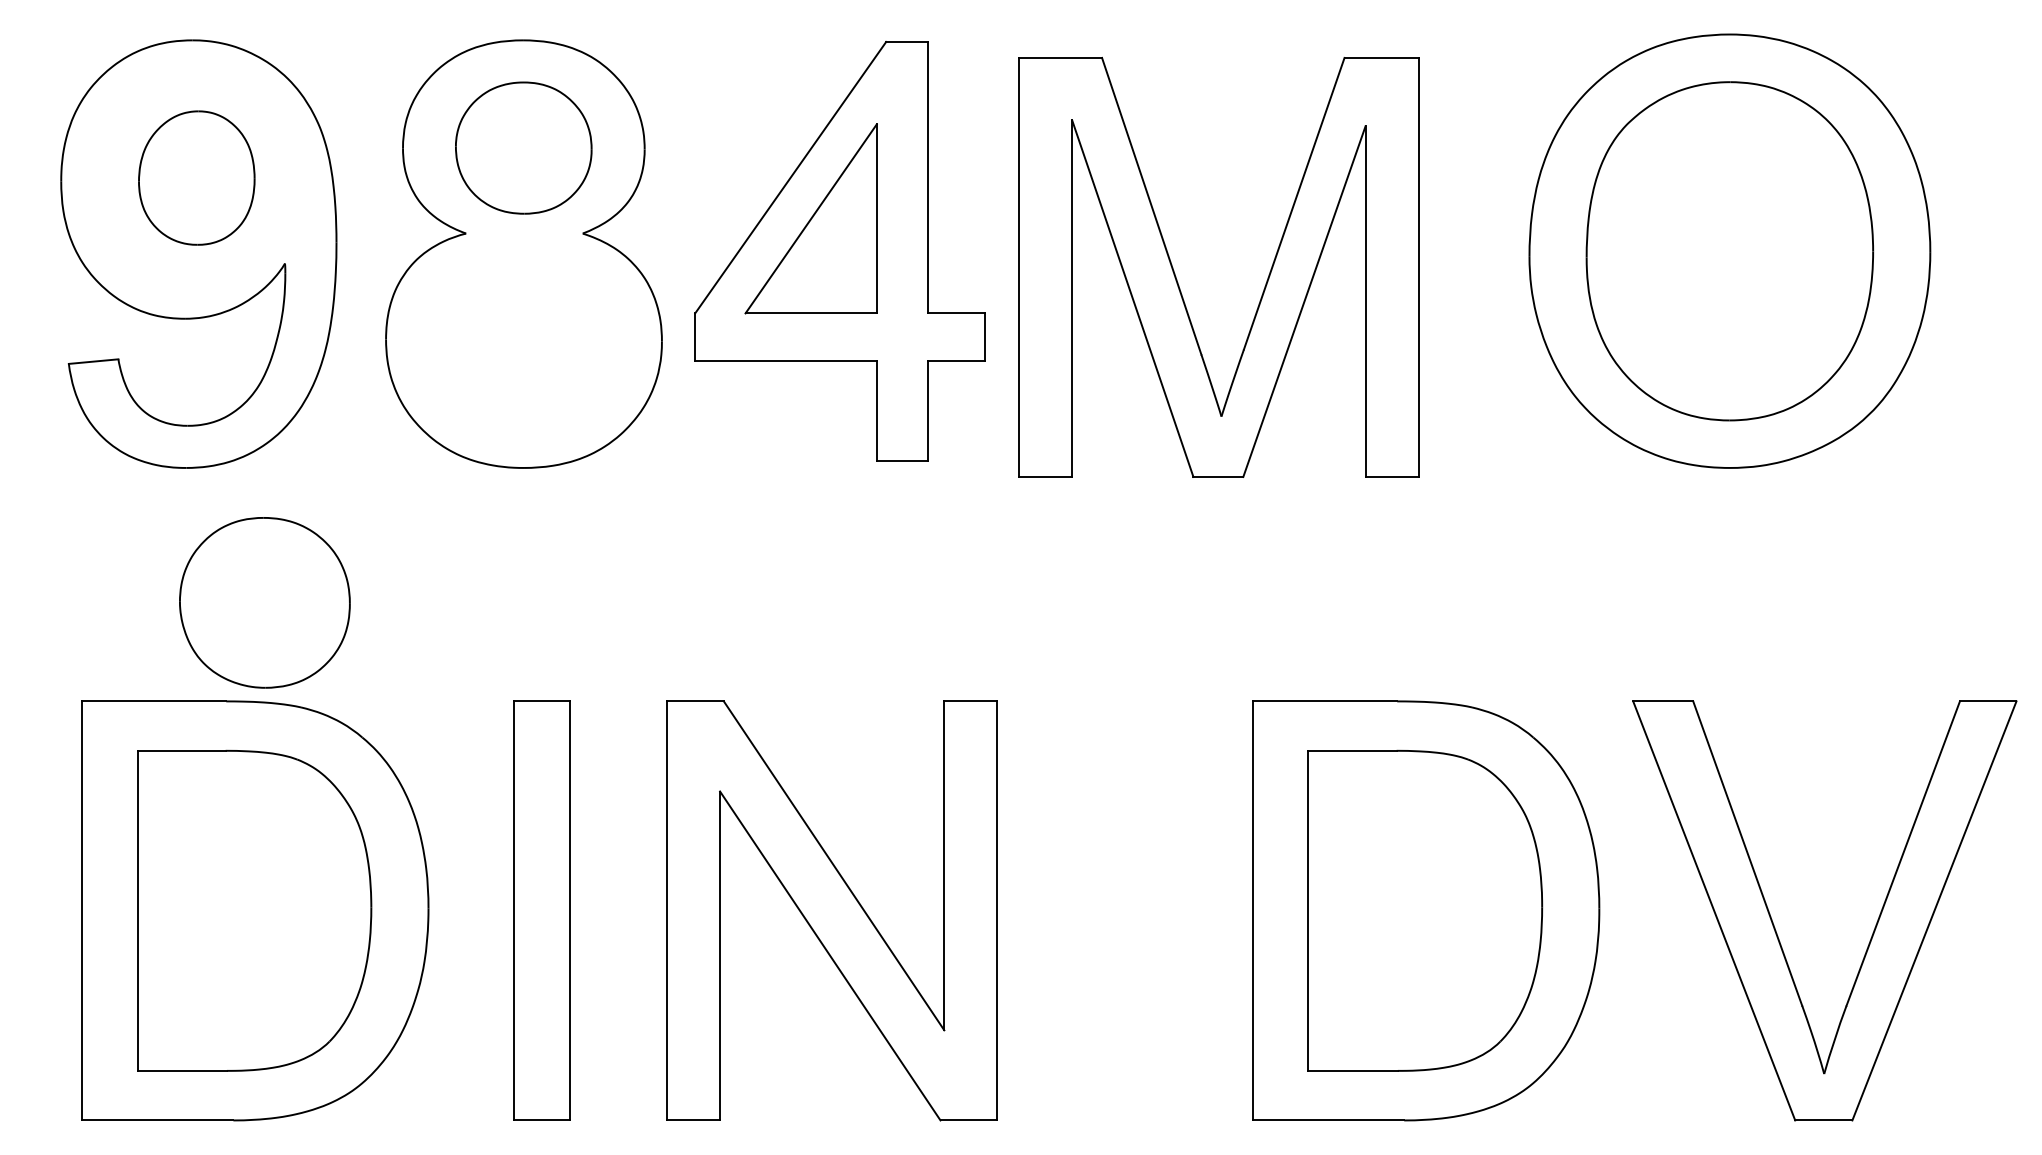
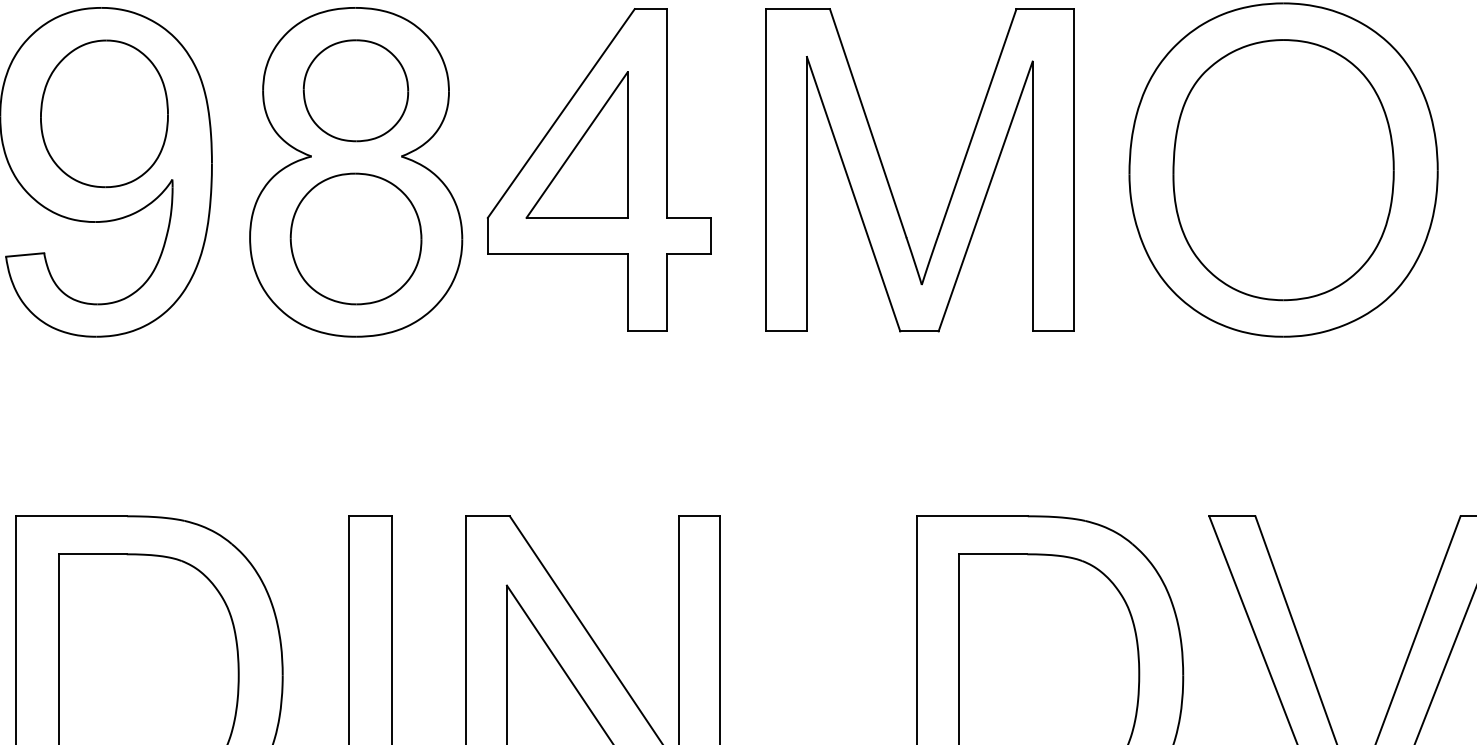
part: (196, 177) -> (104, 113), size x1.43
part: (1177, 279) -> (888, 179), moved
part: (264, 602) -> (355, 238), moved

